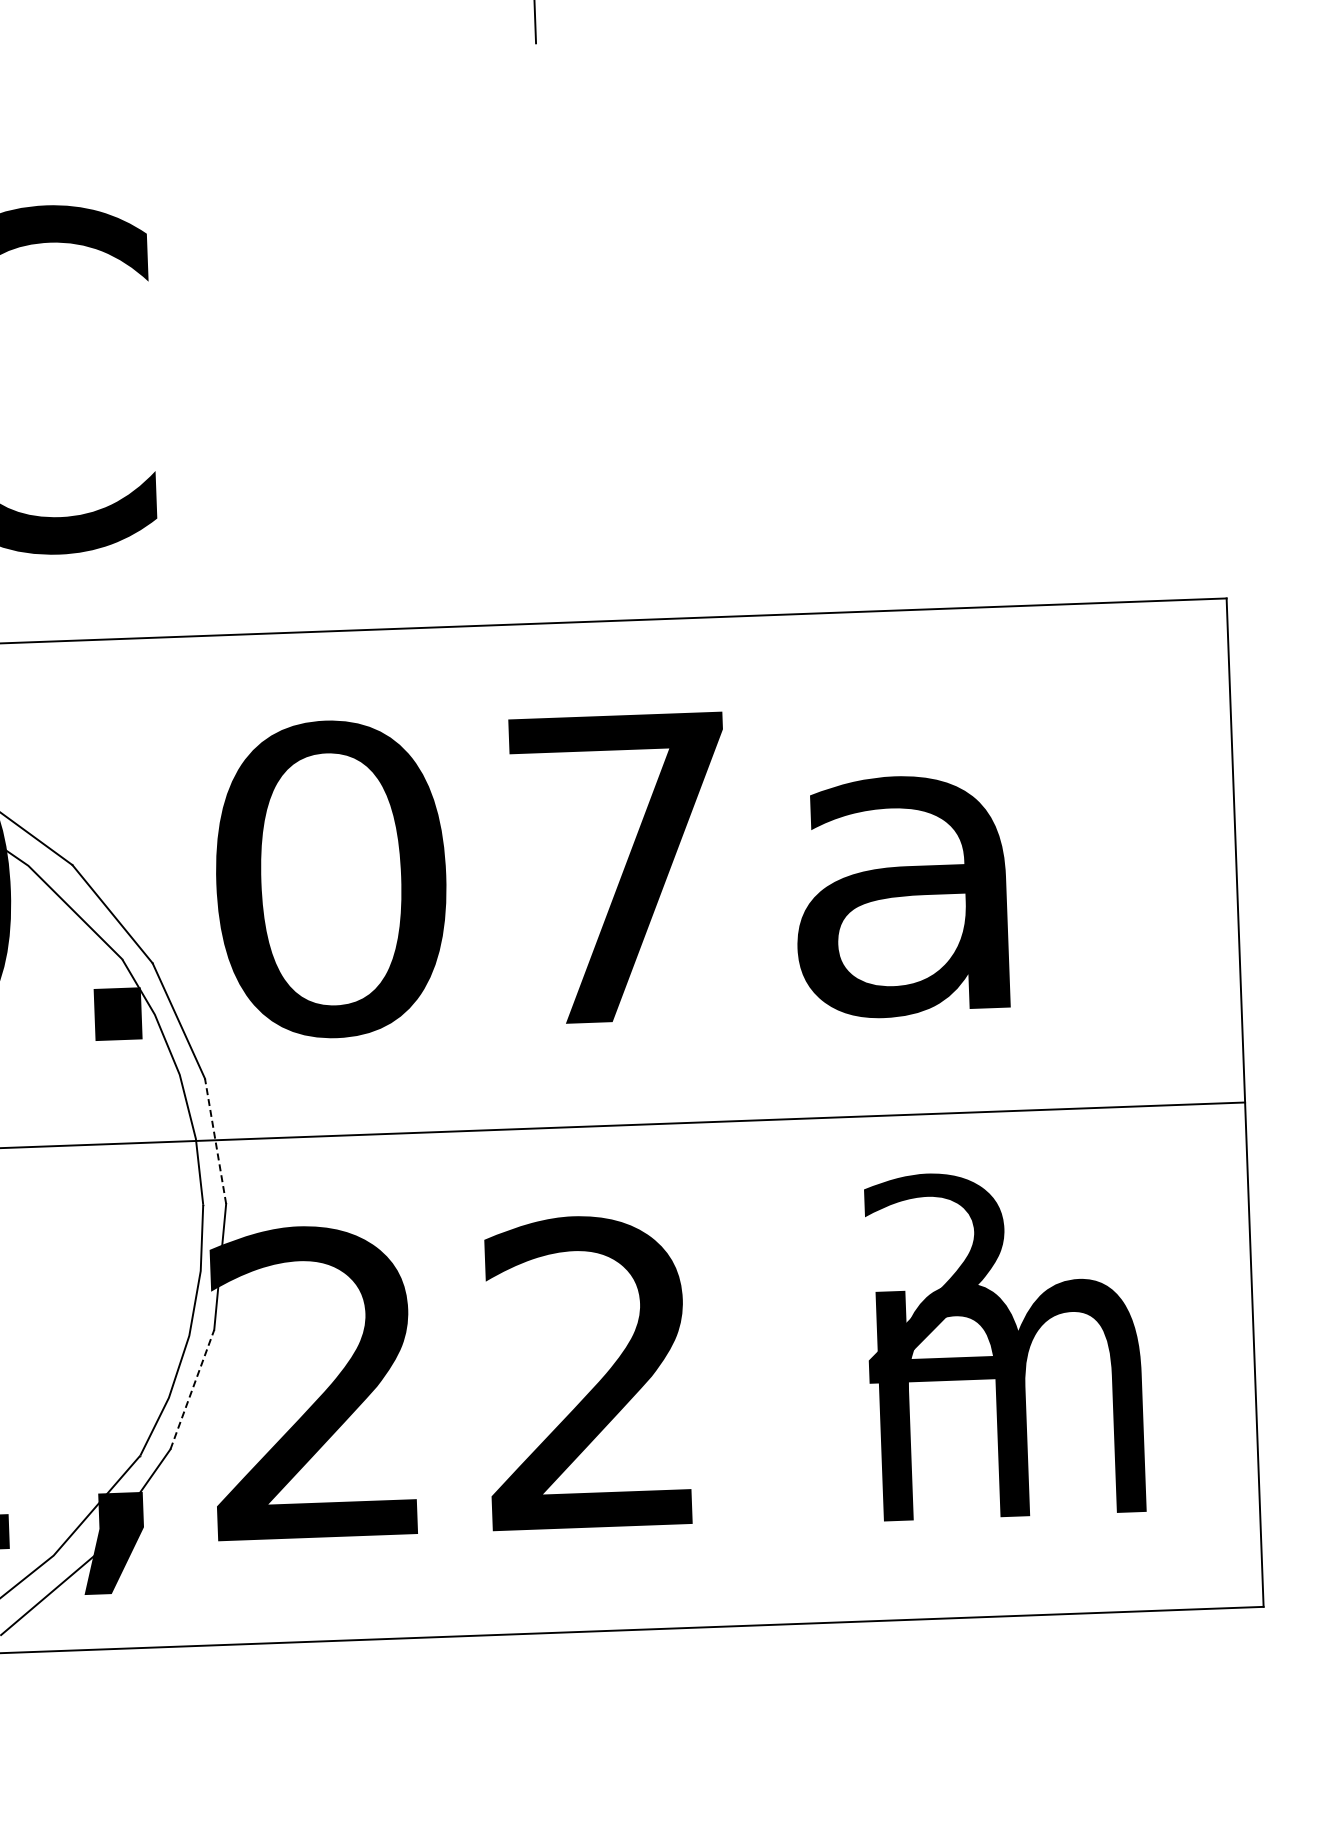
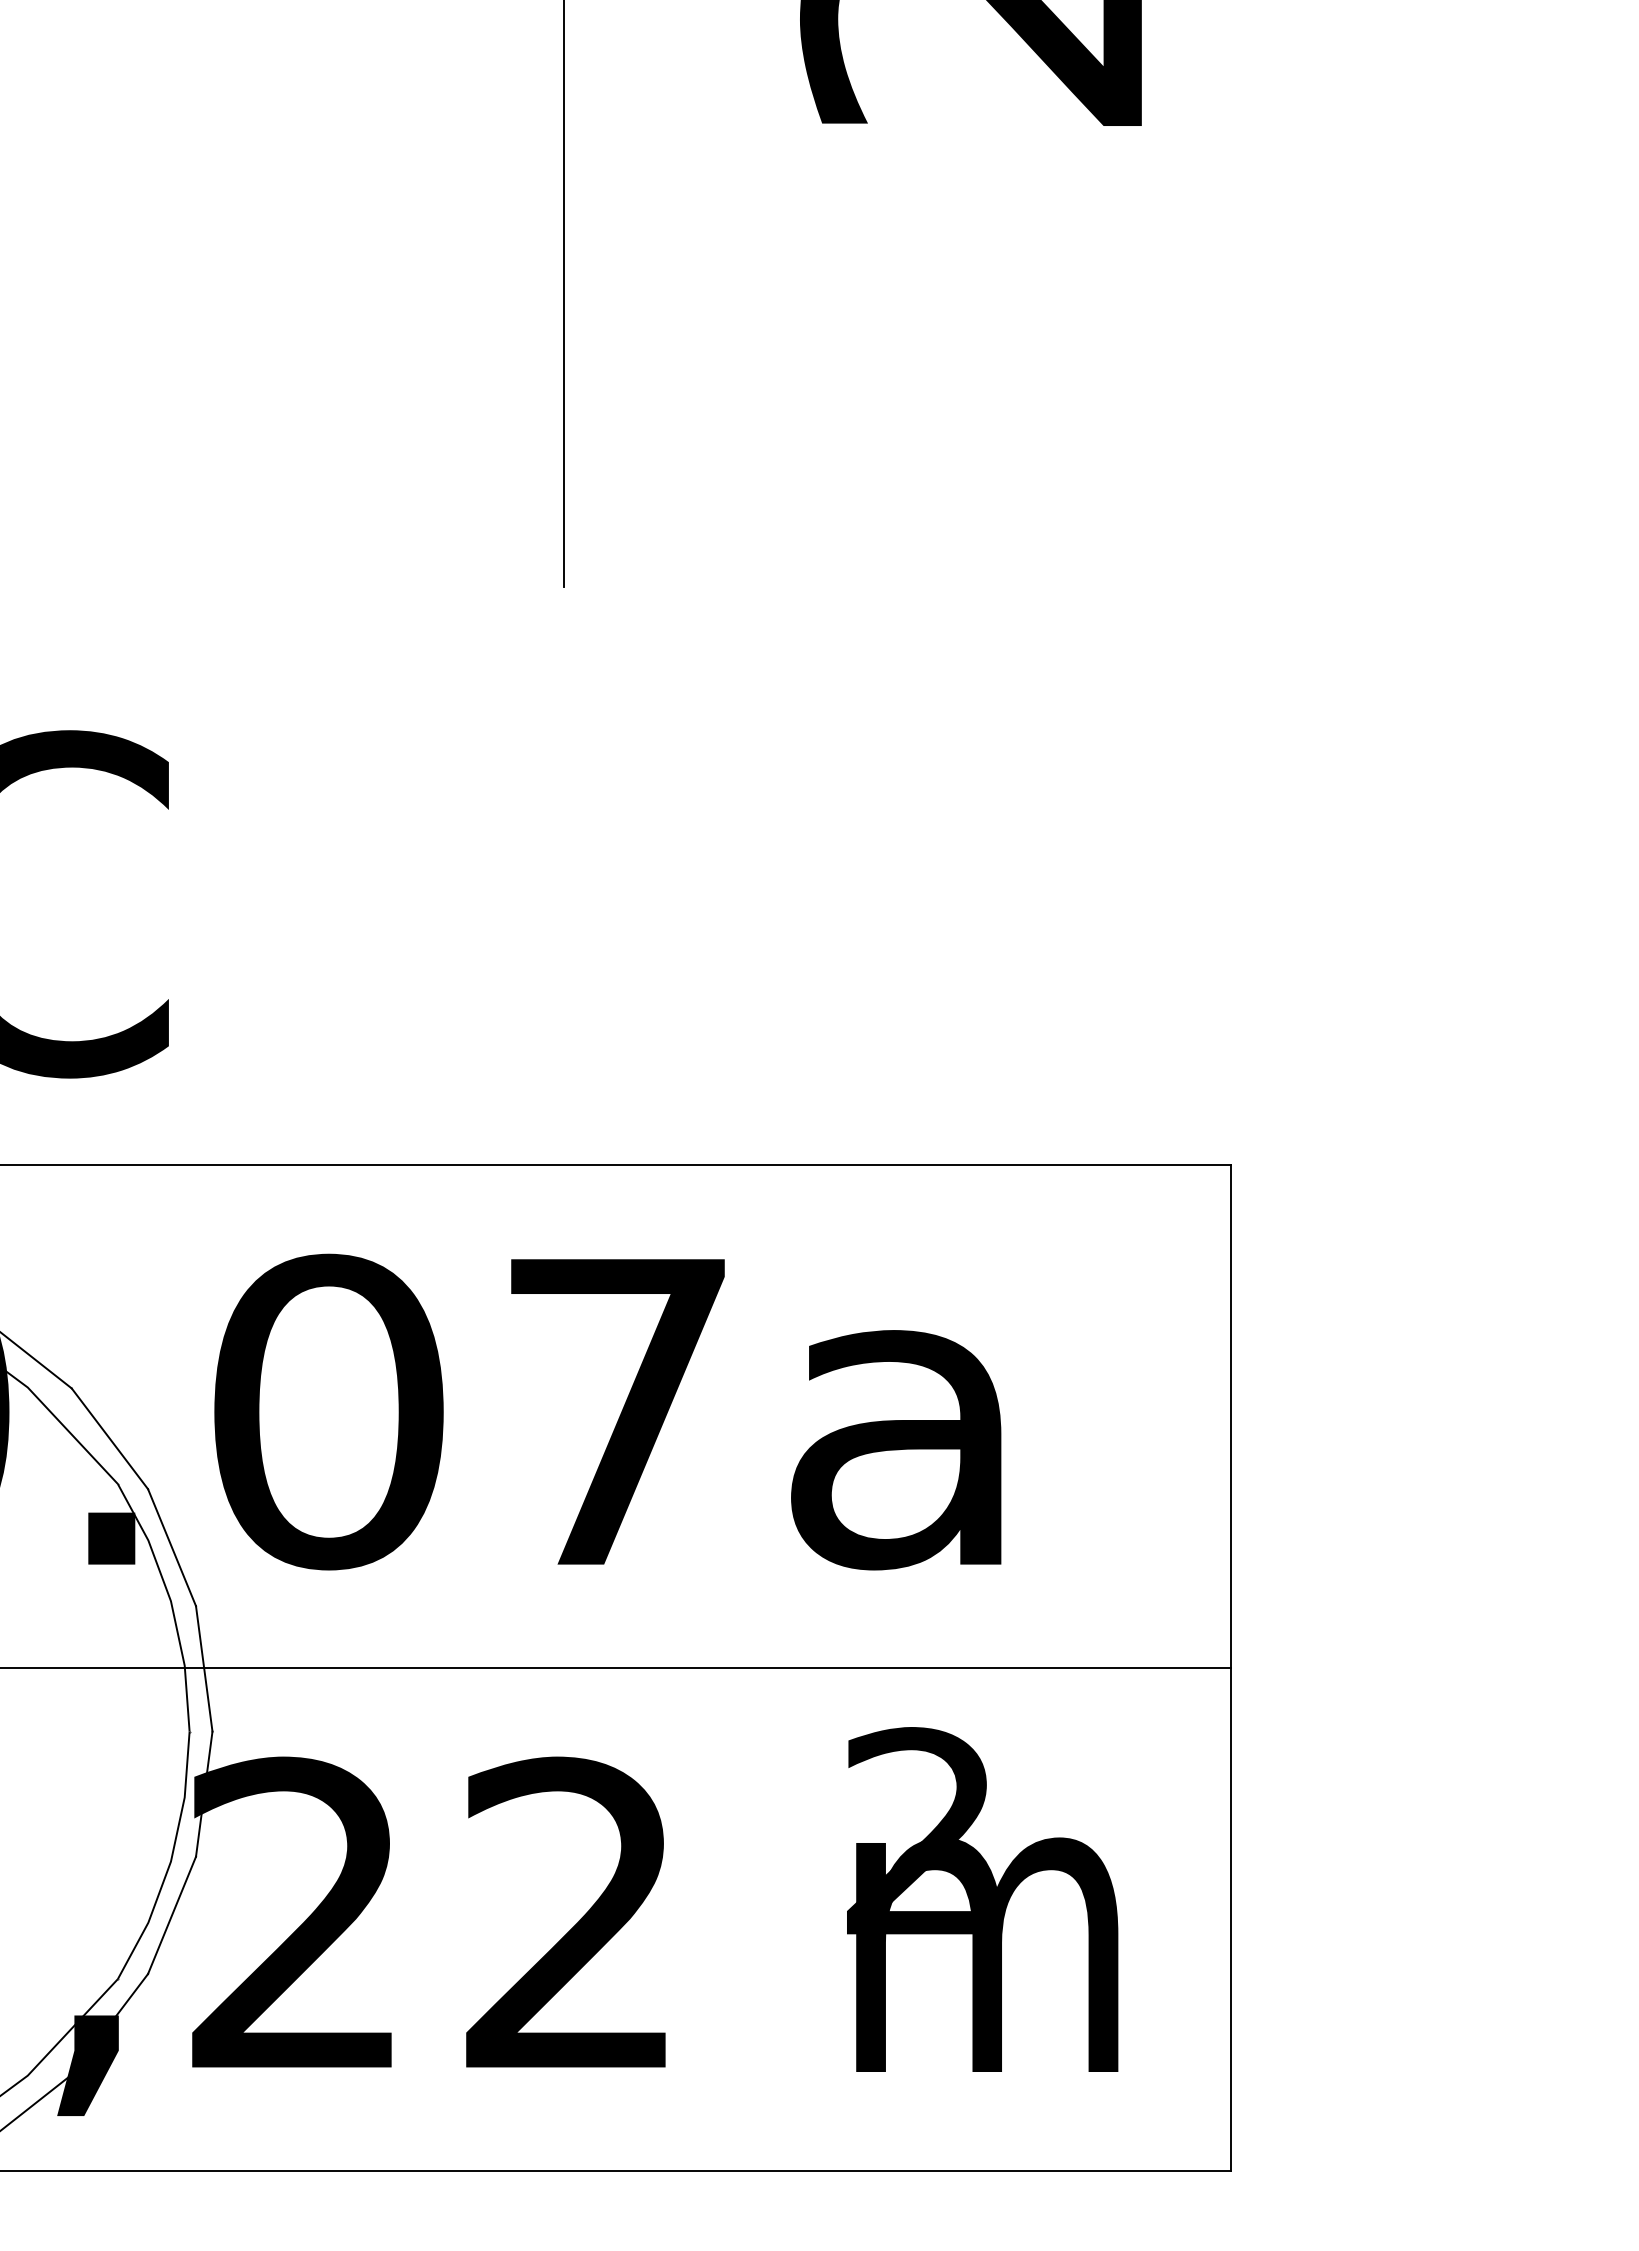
line: (215, 1140) -> (204, 1668), dashed -> solid
line: (192, 1388) -> (172, 1914), dashed -> solid

